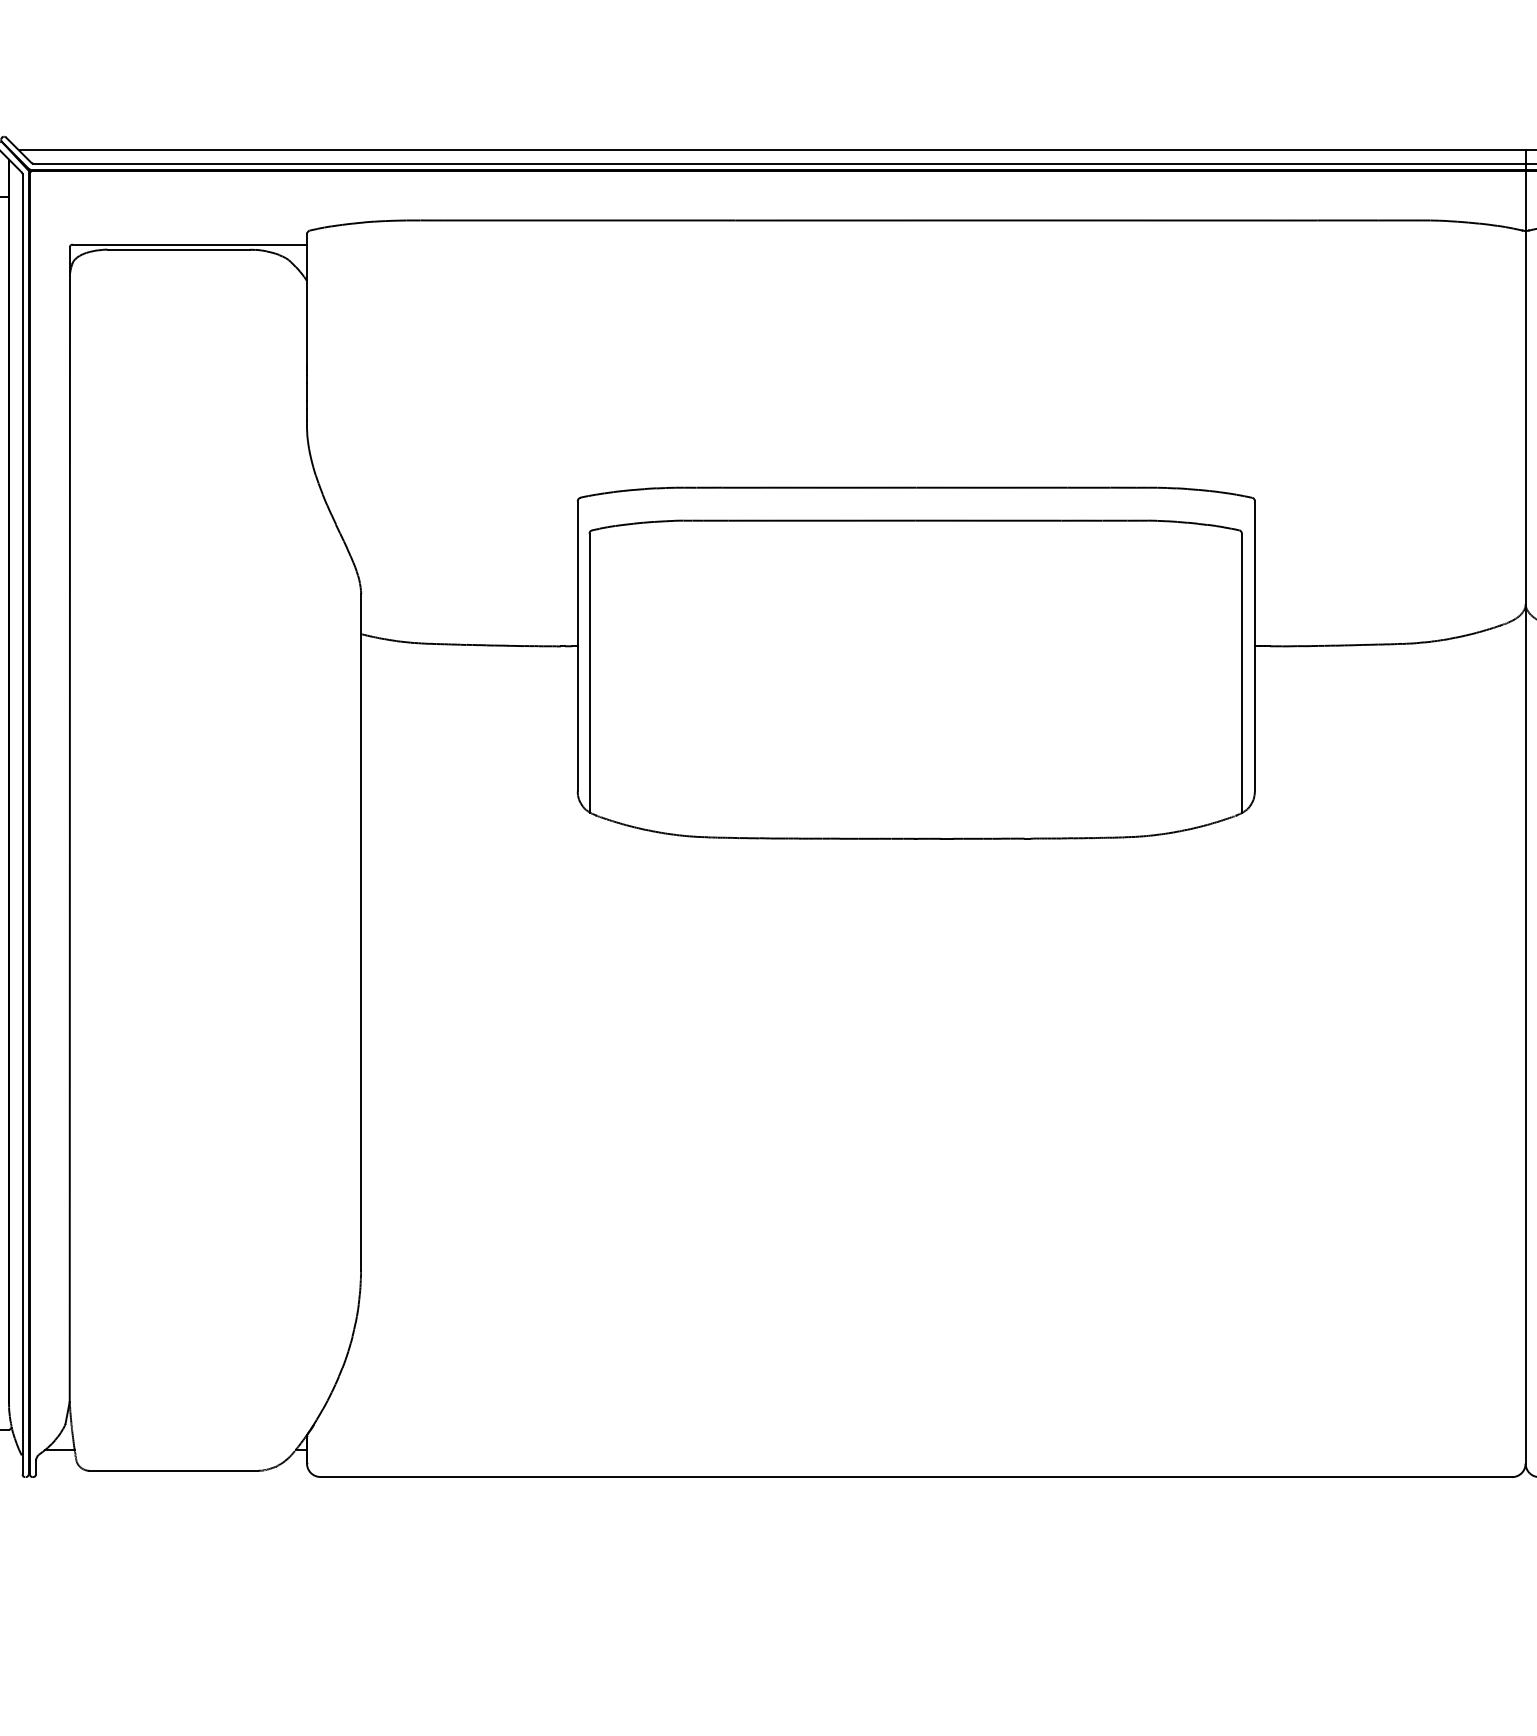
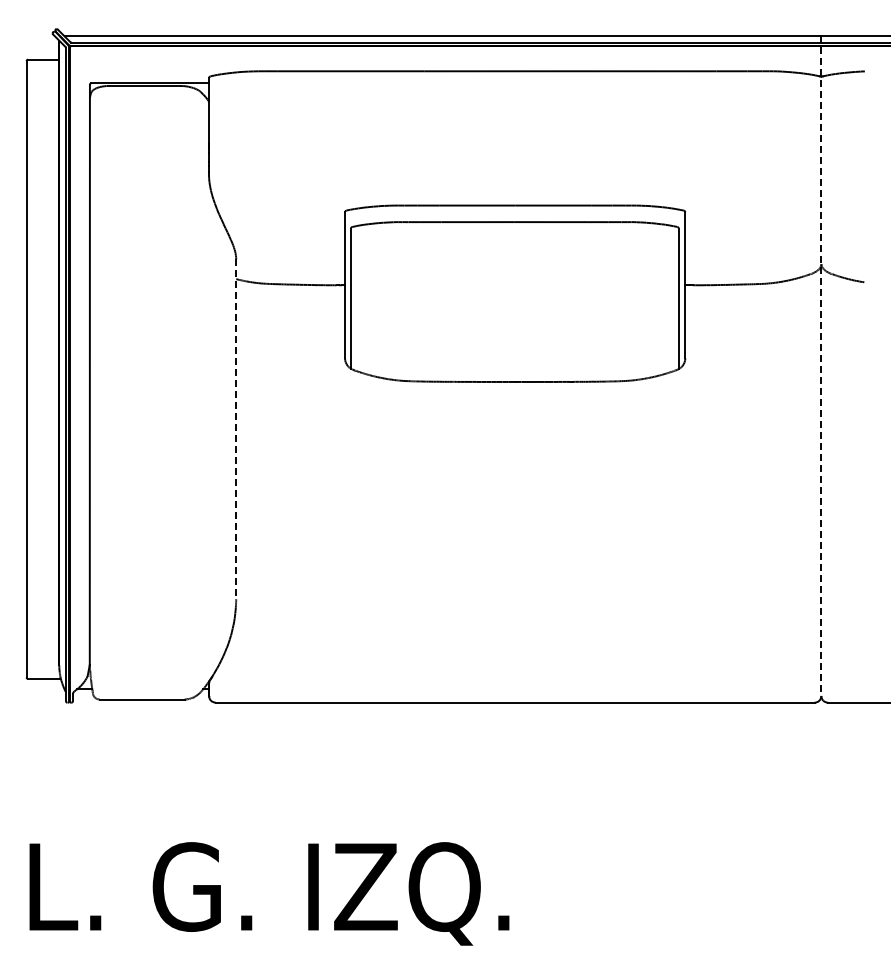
line: (1525, 807) -> (821, 366), solid -> dashed
line: (361, 933) -> (236, 429), solid -> dashed

